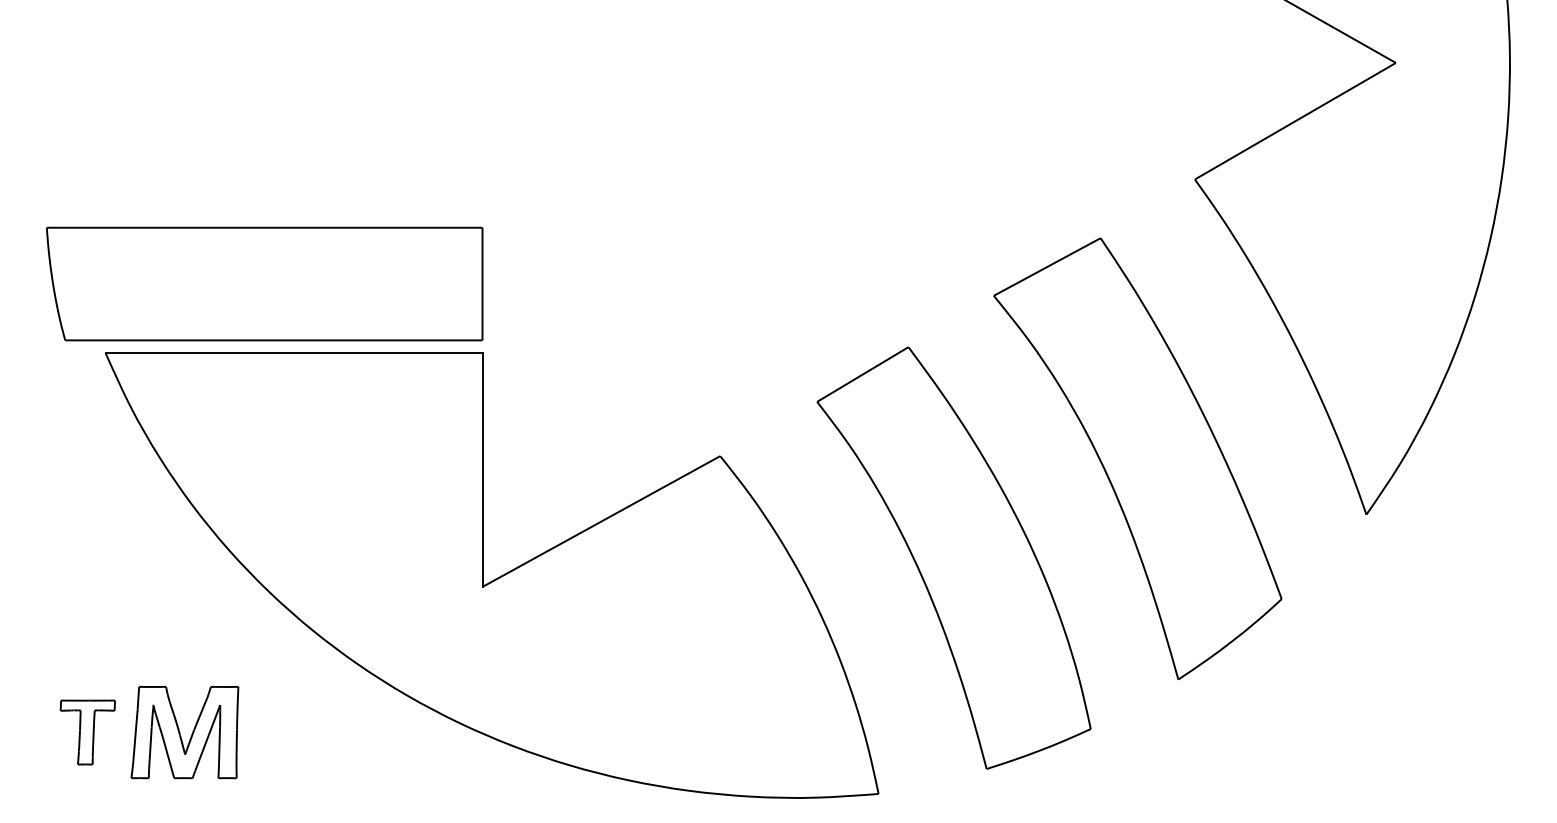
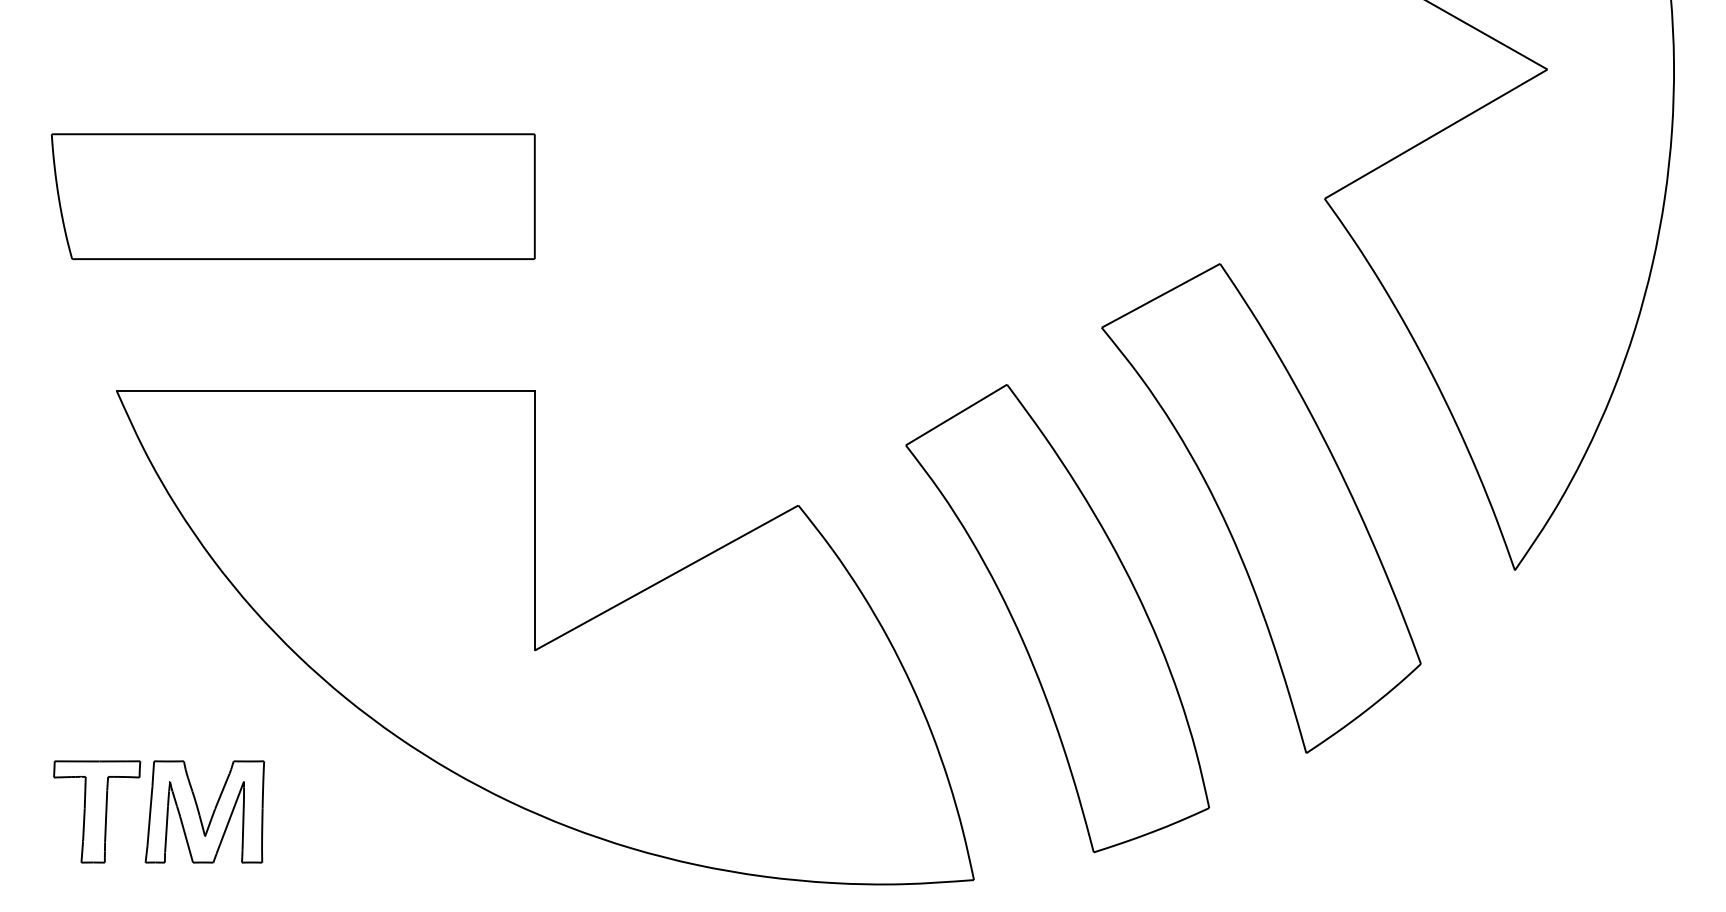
part: (264, 283) -> (293, 196), moved
part: (88, 732) -> (97, 811), size x1.43

